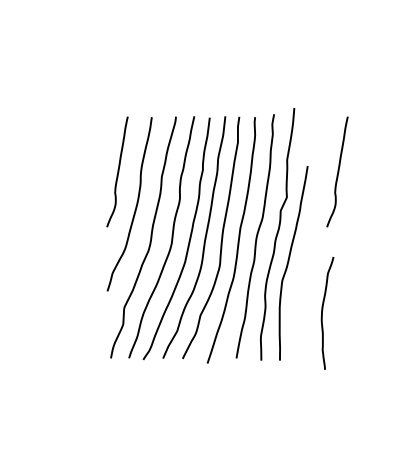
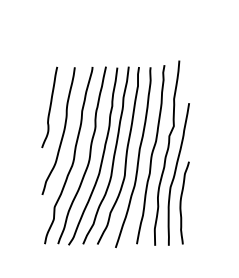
curve: (337, 171) -> (211, 107), removed
curve: (323, 310) -> (181, 200), moved

